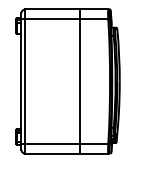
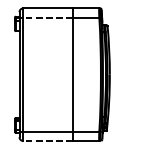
line: (51, 19) -> (47, 17), solid -> dashed
line: (51, 153) -> (47, 140), solid -> dashed

